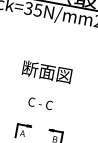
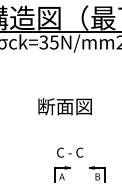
text: (46, 71) -> (64, 106), moved
text: (40, 103) -> (70, 152), moved

